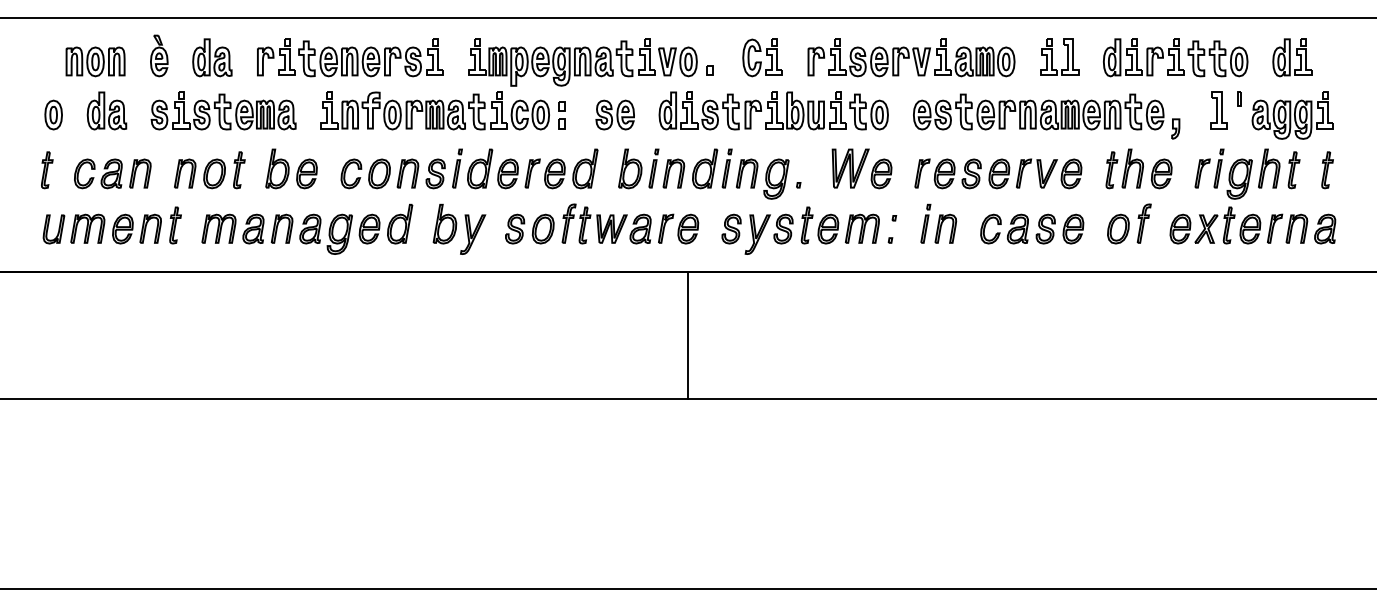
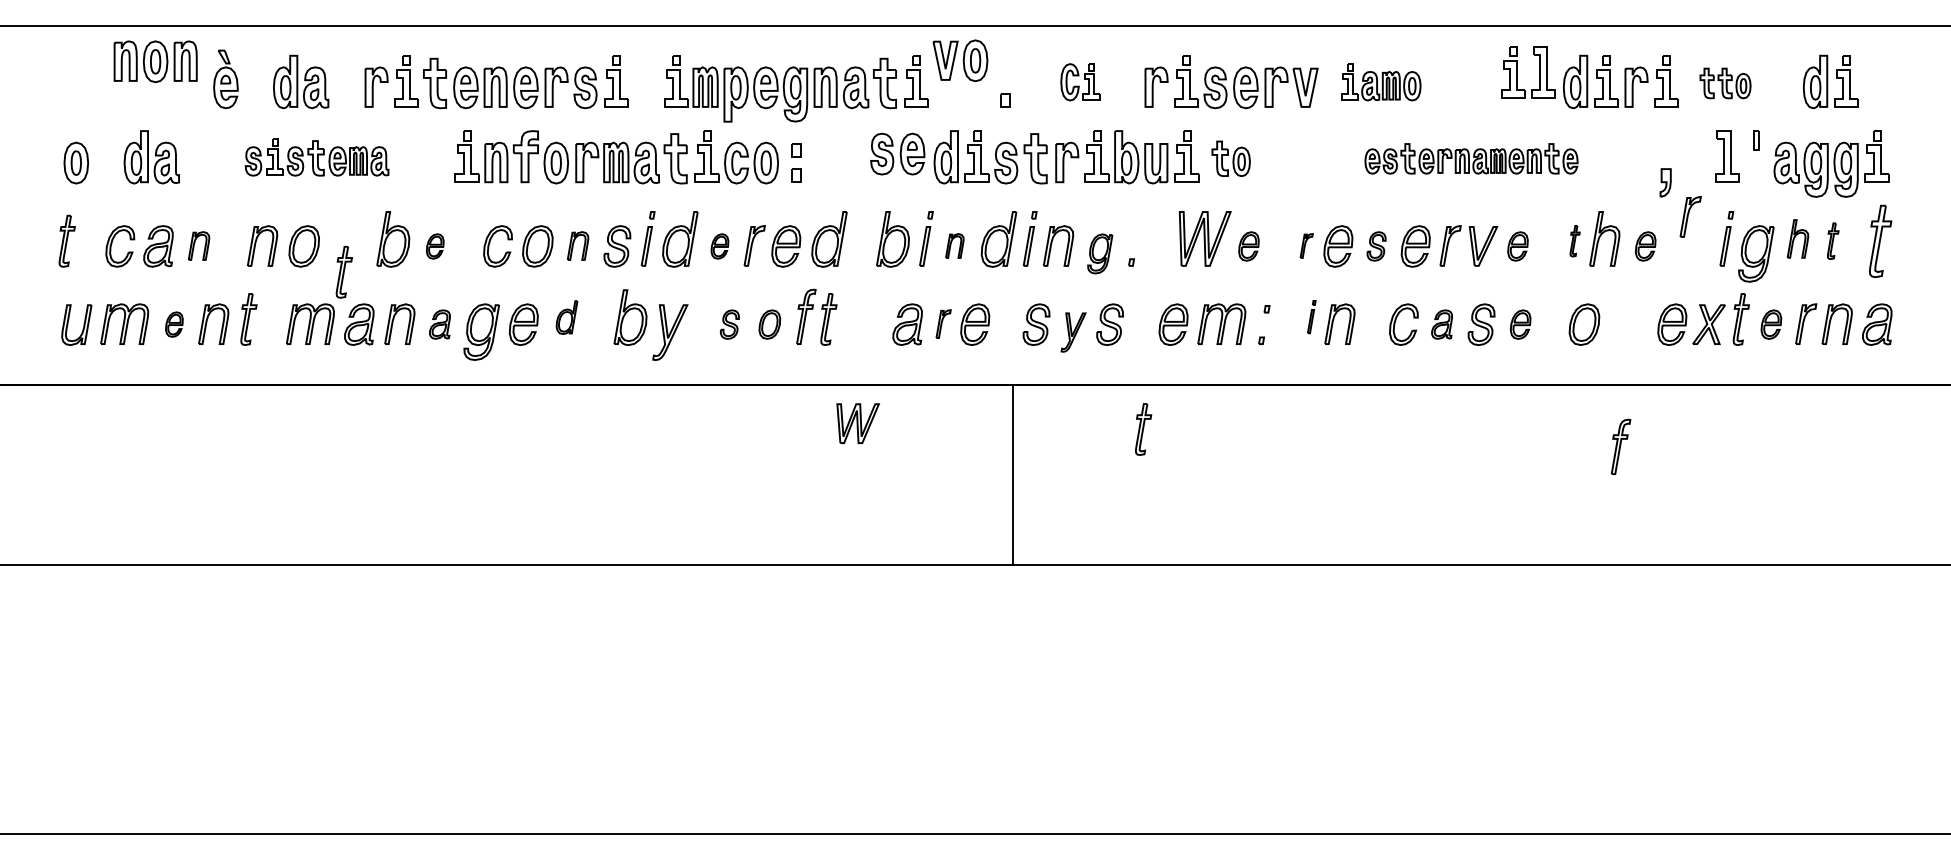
part: (1052, 57) -> (1517, 72), moved
part: (762, 58) -> (1080, 82), size x0.7
part: (975, 58) -> (1381, 82), size x0.7
part: (1218, 58) -> (1725, 83), size x0.6
part: (95, 61) -> (155, 61), moved
part: (677, 61) -> (960, 60), moved
part: (223, 111) -> (316, 157), size x0.7
part: (868, 111) -> (1230, 158), size x0.7
part: (1038, 111) -> (1471, 158), size x0.6
part: (615, 114) -> (897, 153), moved
part: (1268, 168) -> (1797, 238), size x0.7
part: (238, 169) -> (343, 271), moved
part: (1111, 169) -> (1574, 240), size x0.6
part: (1293, 169) -> (1832, 240), size x0.7
part: (1327, 169) -> (1880, 240), size x1.4
part: (139, 173) -> (198, 245), size x0.7
part: (307, 173) -> (435, 246), size x0.6
part: (407, 173) -> (577, 245), size x0.7
part: (507, 173) -> (719, 246), size x0.6
part: (673, 173) -> (954, 245), size x0.6
part: (881, 173) -> (1248, 246), size x0.7
part: (922, 173) -> (1306, 245), size x0.6
part: (971, 173) -> (1376, 246), size x0.7
part: (1071, 173) -> (1517, 246), size x0.7
part: (1161, 173) -> (1645, 246), size x0.7
part: (1202, 173) -> (1690, 216), moved
part: (776, 178) -> (1100, 253), size x0.7
part: (925, 223) -> (1311, 316), size x0.6
part: (1143, 223) -> (1620, 446), moved
part: (399, 224) -> (566, 317), size x0.6
part: (807, 225) -> (1143, 429), moved
part: (665, 228) -> (943, 323), size x0.7
part: (122, 229) -> (174, 324), size x0.6
part: (310, 229) -> (439, 324), size x0.7
part: (514, 229) -> (729, 324), size x0.7
part: (543, 229) -> (769, 324), size x0.7
part: (612, 229) -> (858, 423), moved
part: (1017, 229) -> (1441, 324), size x0.7
part: (1073, 229) -> (1520, 324), size x0.7
part: (1250, 229) -> (1771, 324), size x0.7
part: (757, 234) -> (1073, 332), size x0.7
line: (687, 334) -> (1012, 474), moved

